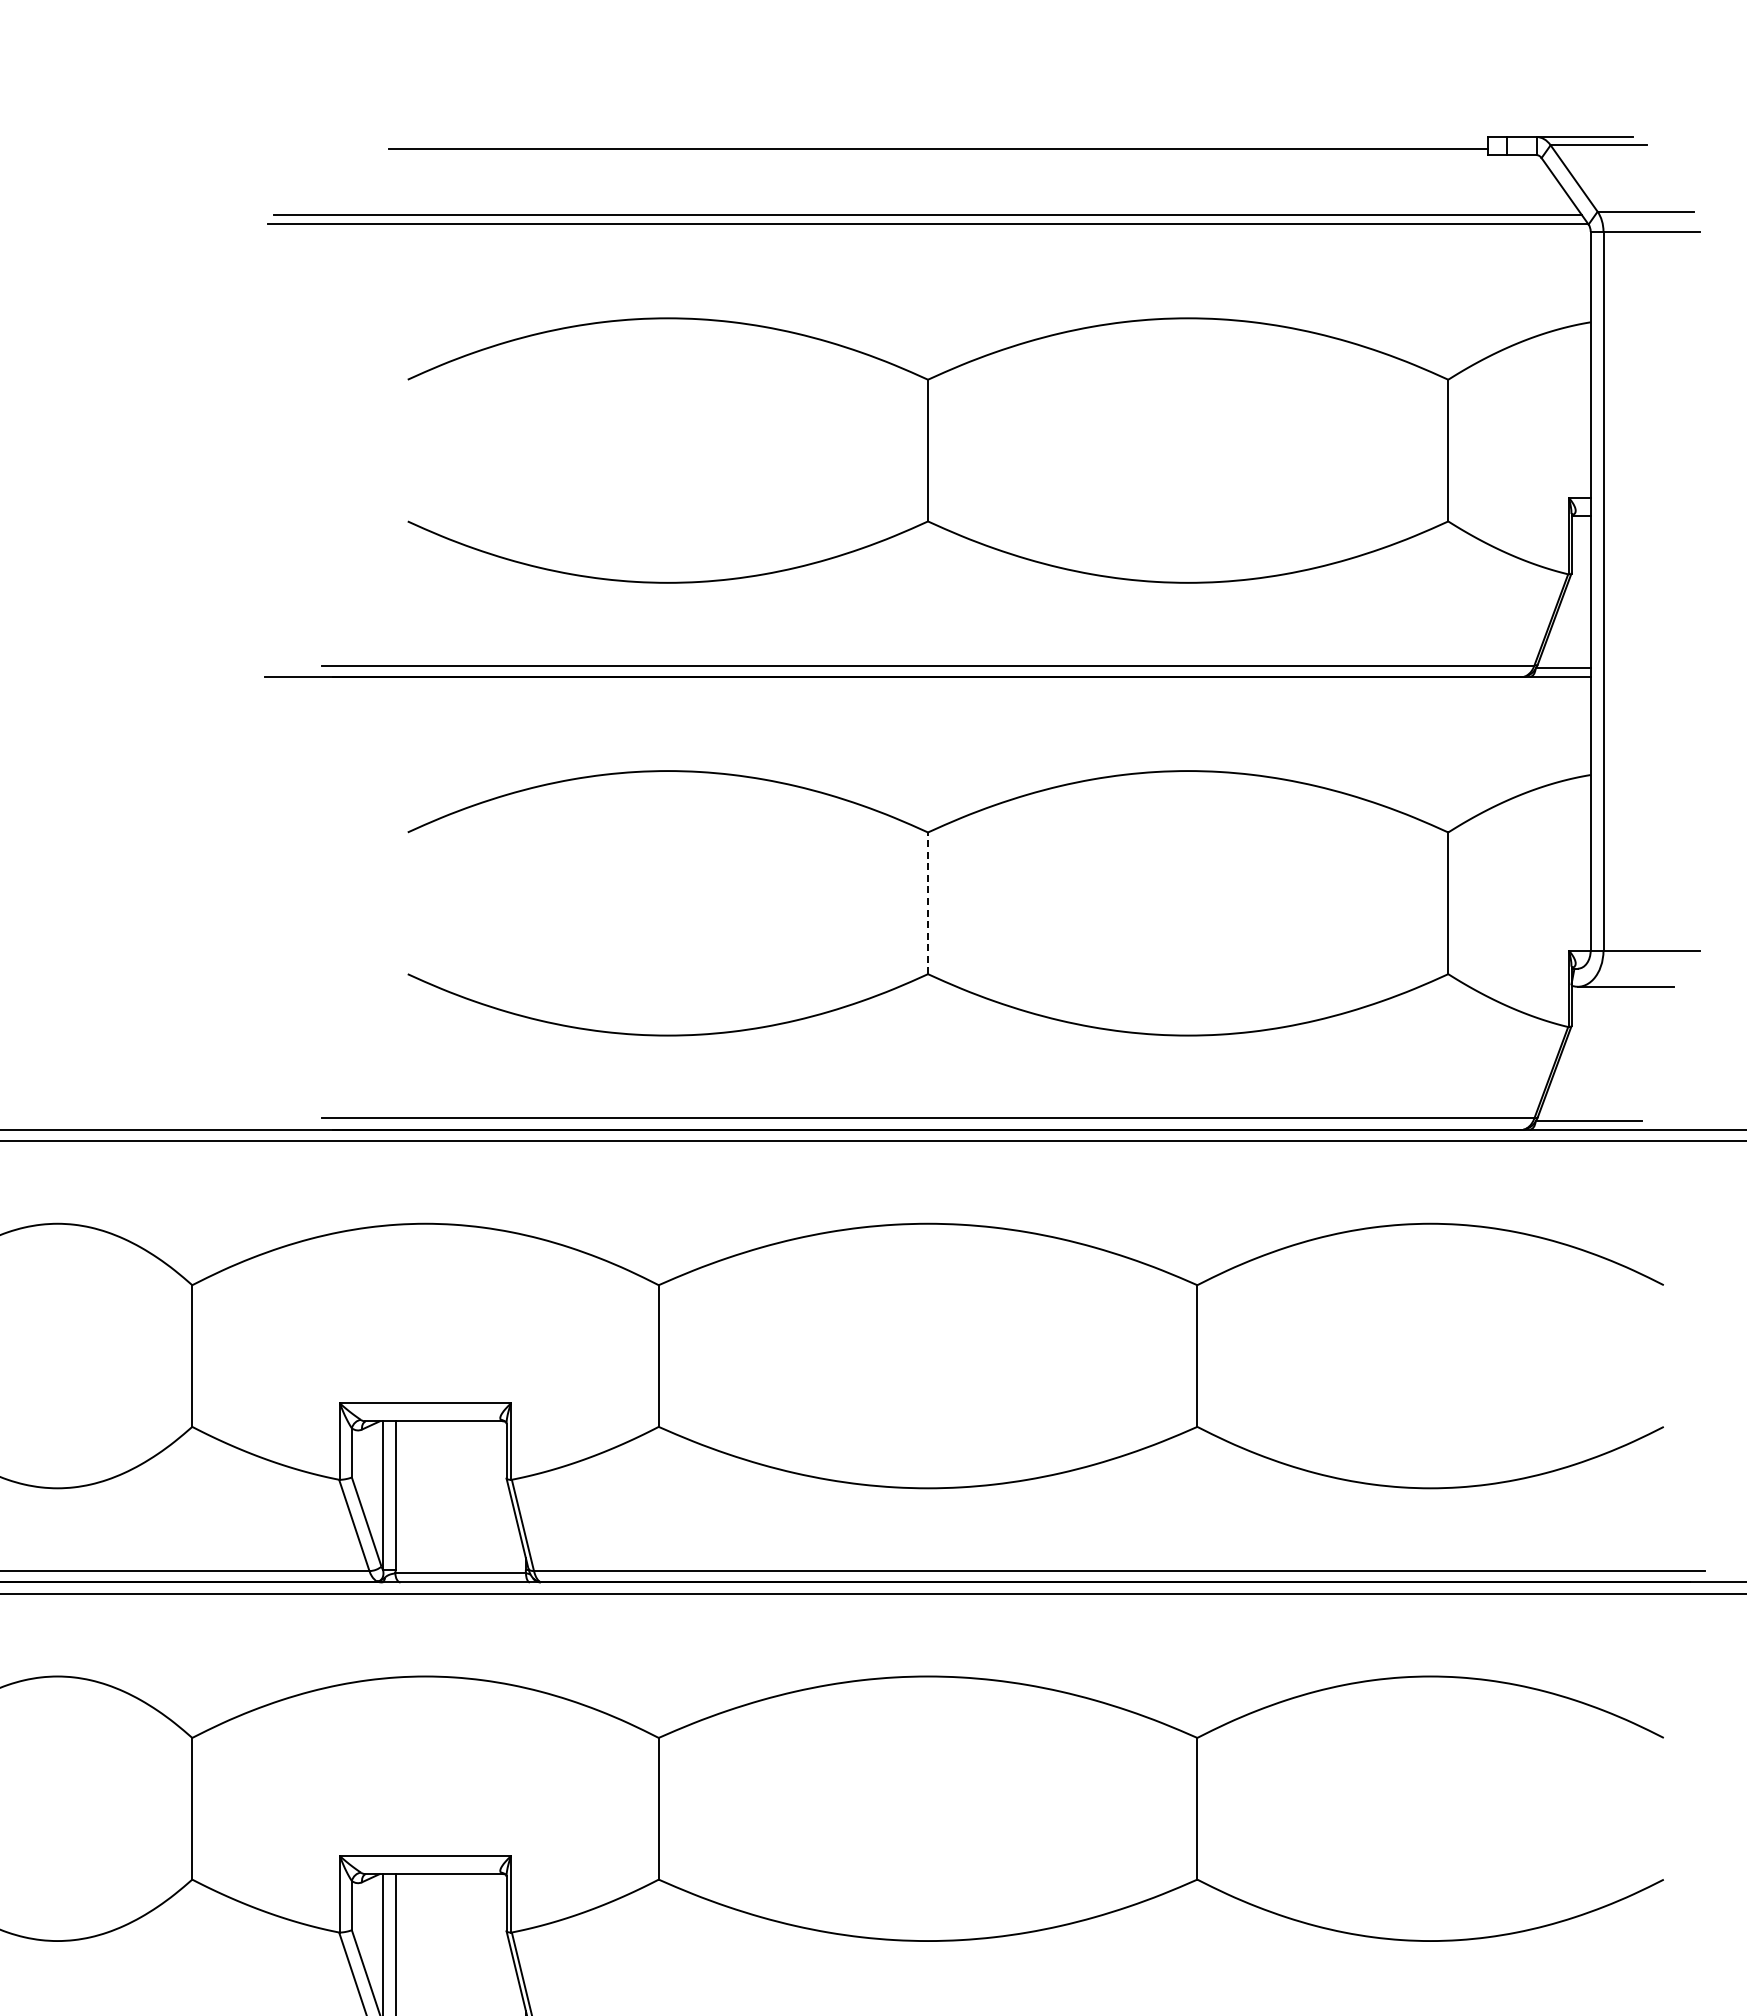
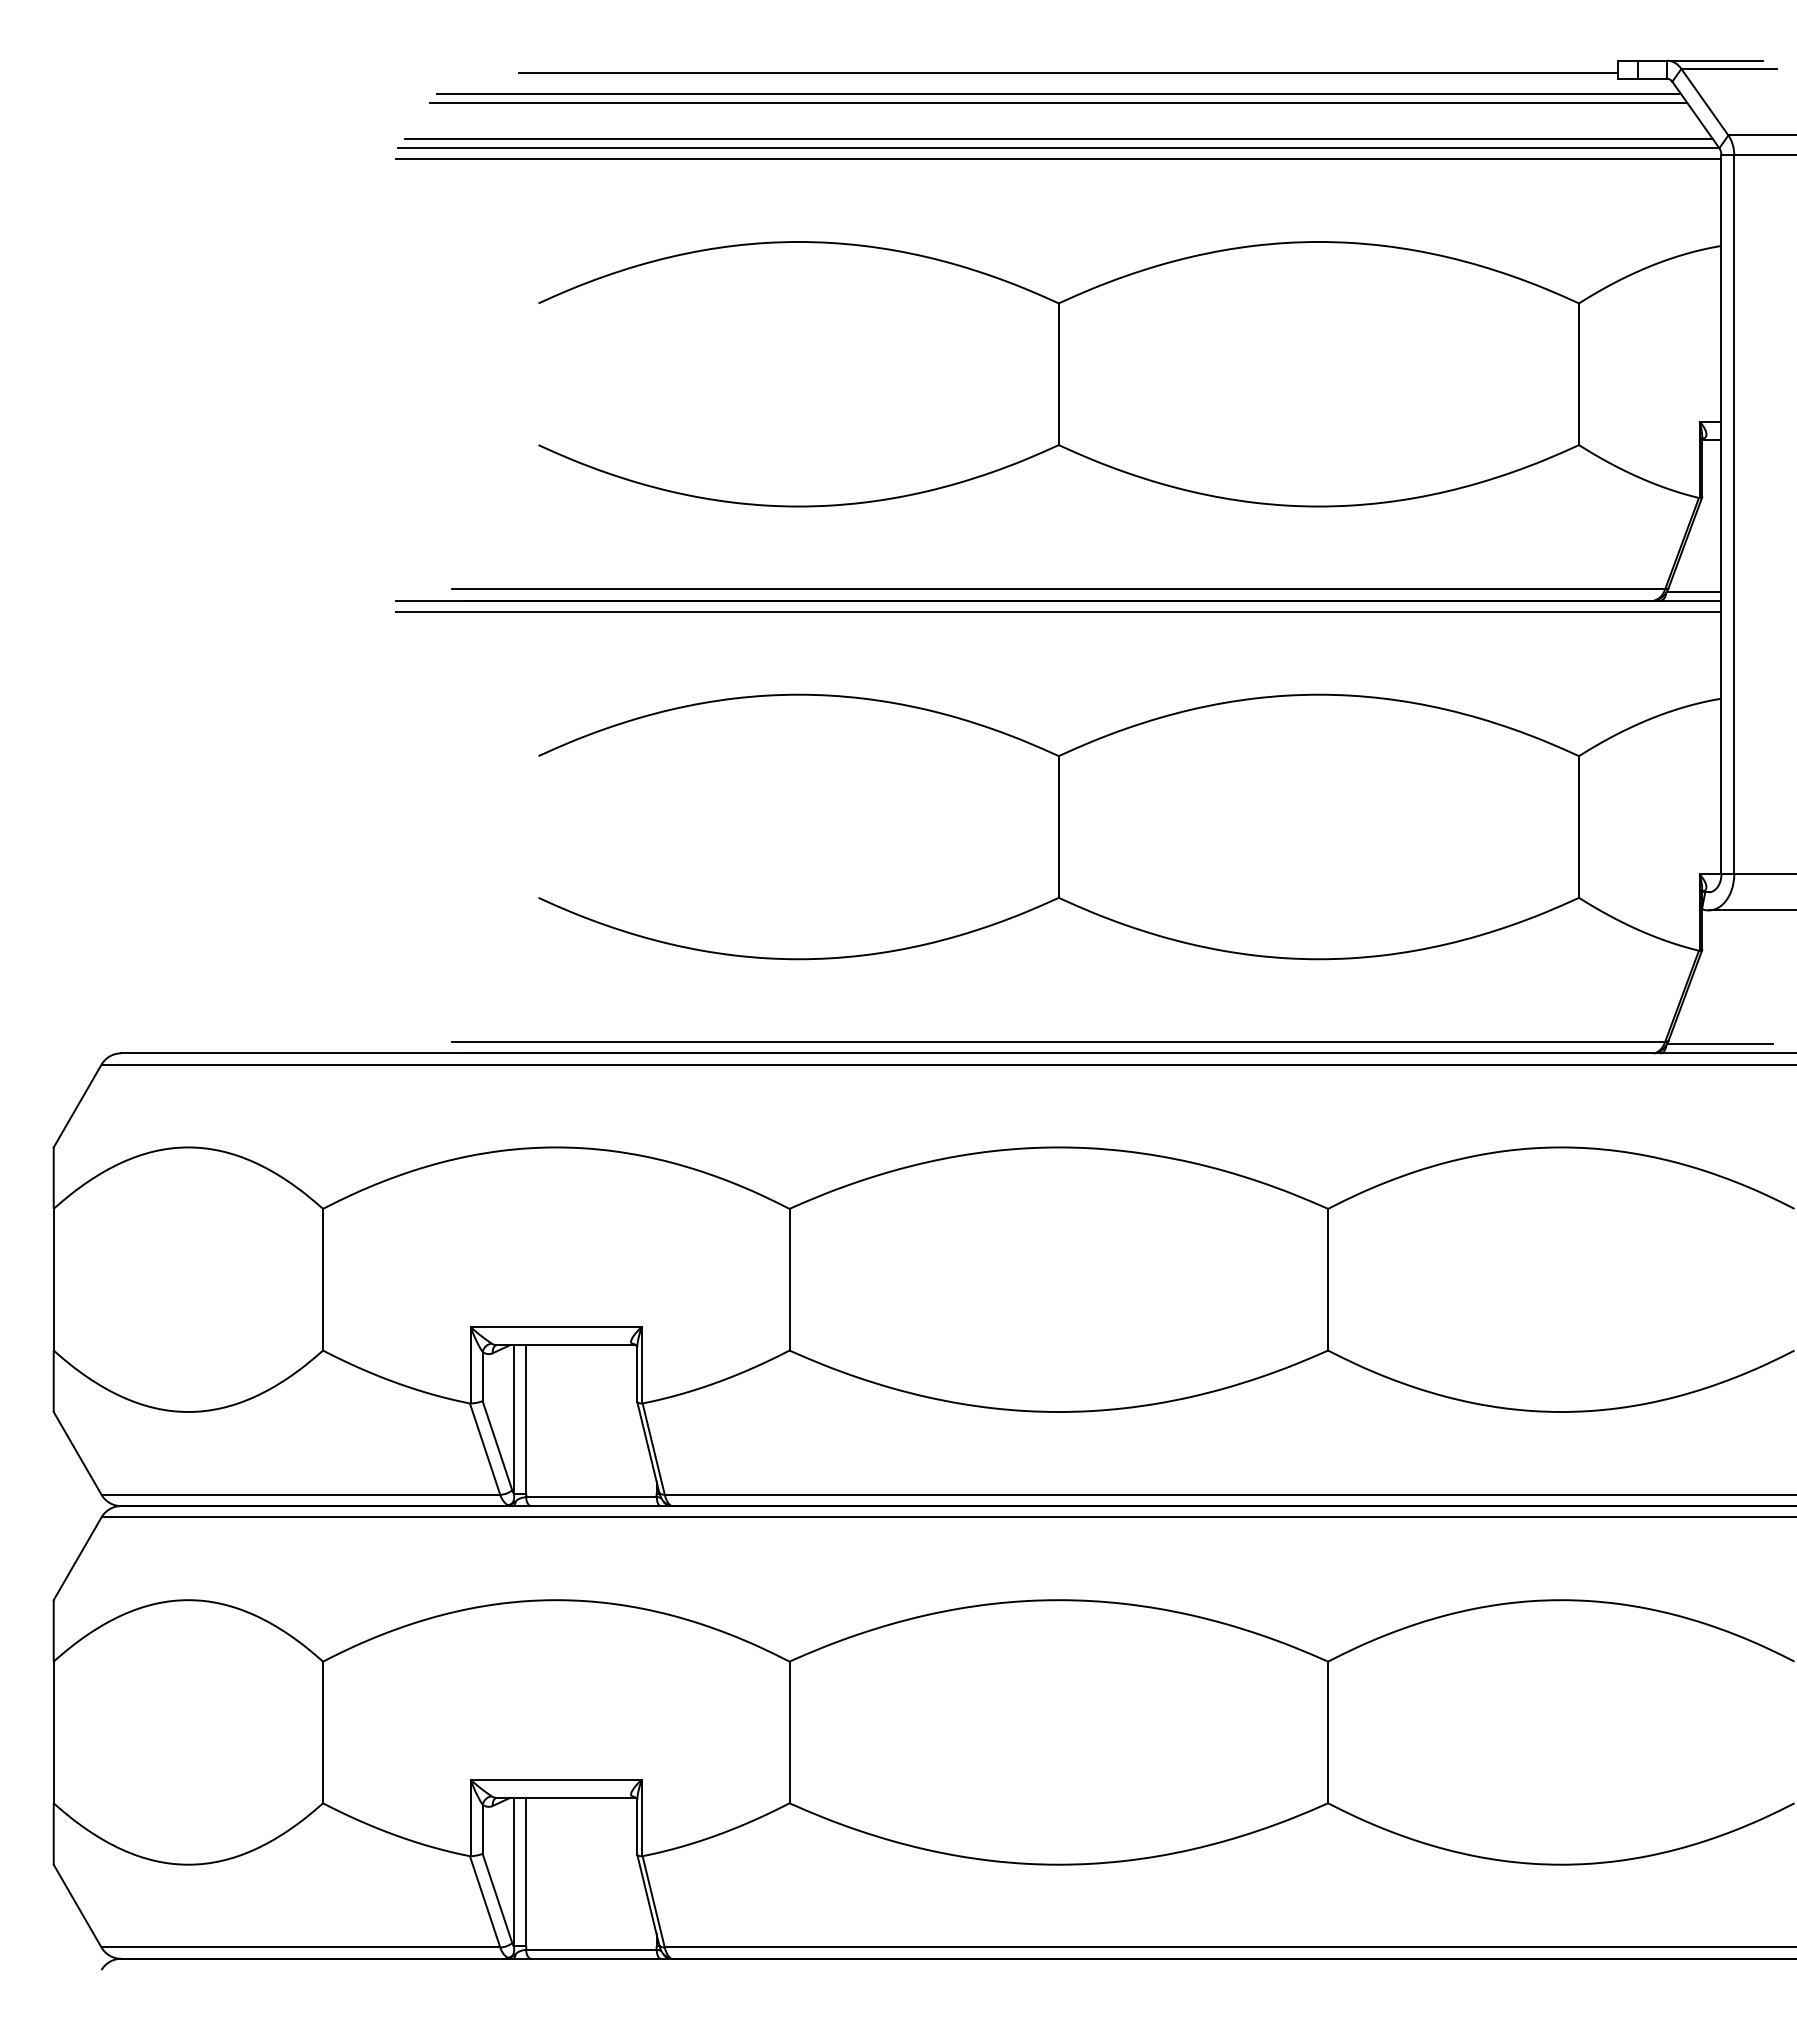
line: (927, 169) -> (1058, 93), added
line: (927, 178) -> (1058, 102), added
line: (927, 235) -> (1058, 159), added
line: (927, 687) -> (1058, 611), added
line: (927, 902) -> (1058, 826), dashed -> solid

